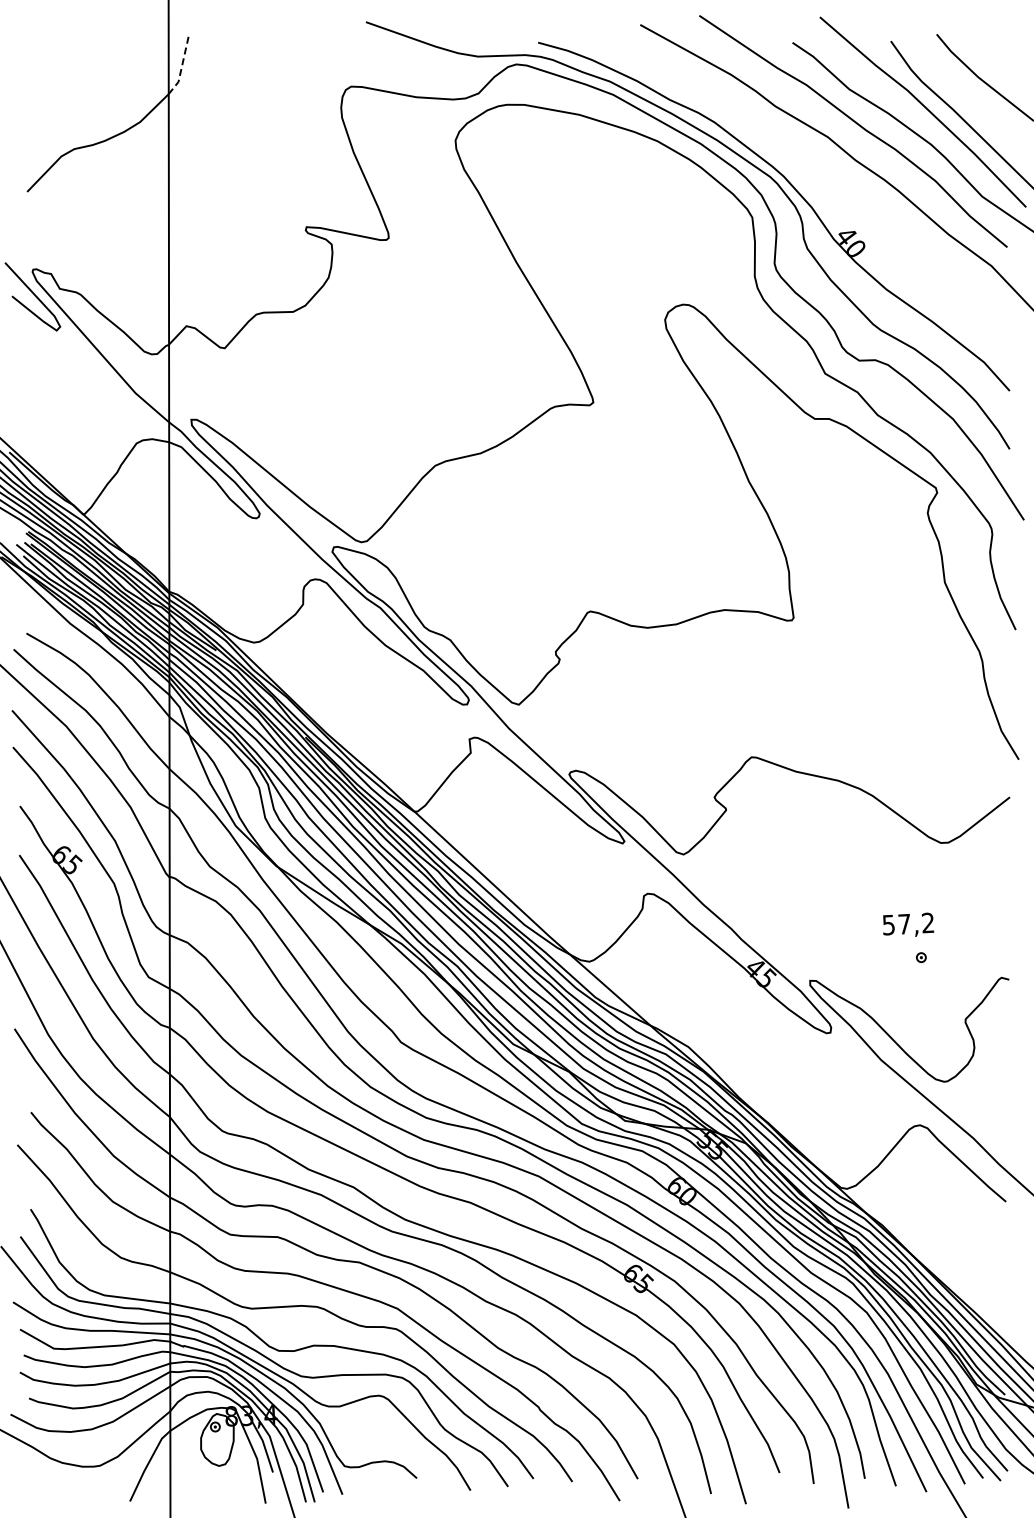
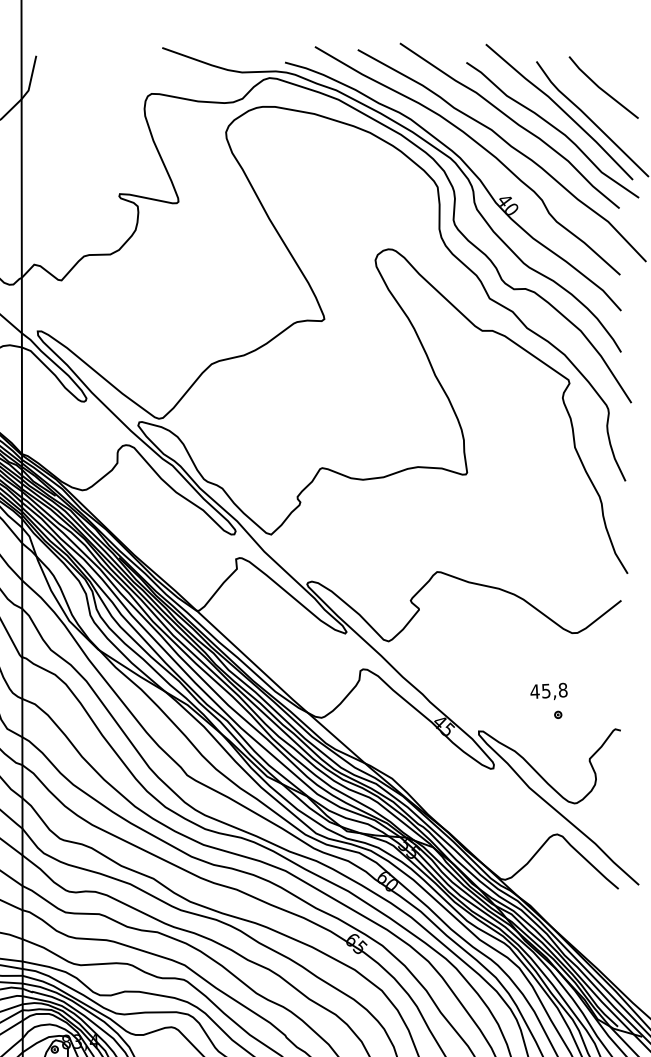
line: (182, 65) -> (31, 78), dashed -> solid
curve: (813, 161) -> (481, 147), added
text: (908, 923) -> (549, 690), 57,2 -> 45,8

